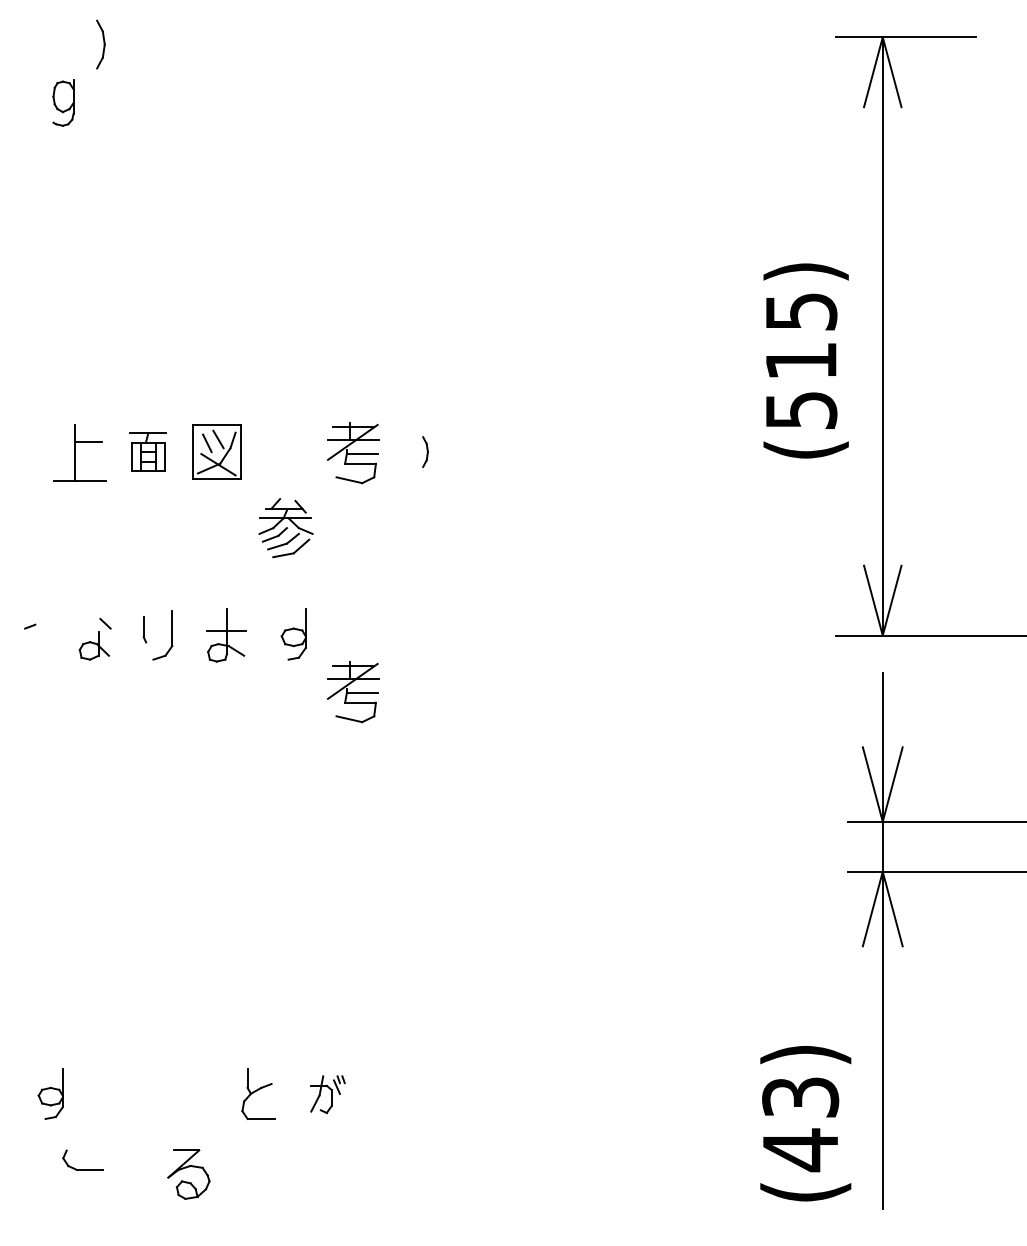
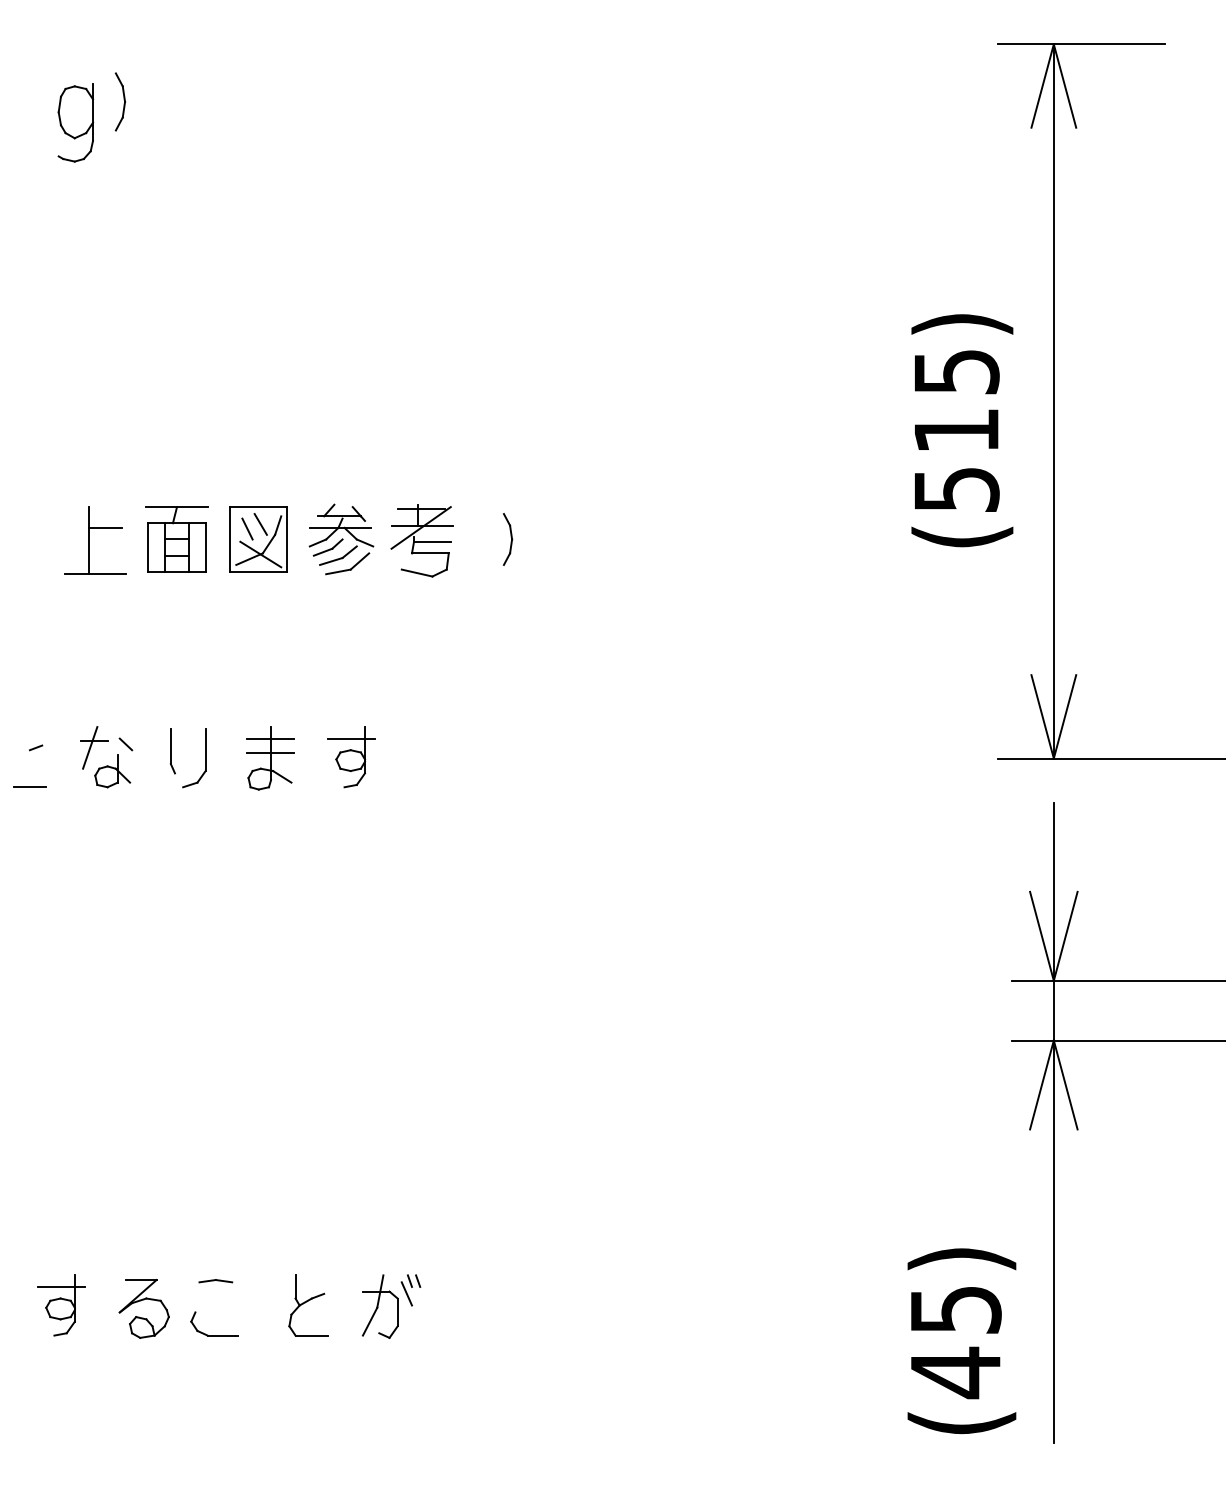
part: (100, 44) -> (119, 101), moved
part: (63, 102) -> (75, 122), size x1.43
part: (148, 451) -> (177, 538), size x1.43
part: (425, 451) -> (507, 538), size x1.43
part: (285, 528) -> (340, 539), moved
line: (225, 618) -> (269, 738), added
line: (294, 618) -> (351, 738), added
part: (78, 626) -> (93, 747), added
part: (144, 629) -> (172, 751), size x1.43
line: (24, 659) -> (29, 787), added
part: (353, 692) -> (421, 826), removed
part: (180, 1073) -> (215, 1281), added
line: (51, 1078) -> (61, 1287), added
part: (327, 1094) -> (390, 1306), size x1.43
text: (800, 1097) -> (955, 1309), (43) -> (45)
part: (186, 1168) -> (141, 1301), moved
part: (82, 1169) -> (214, 1335), moved

